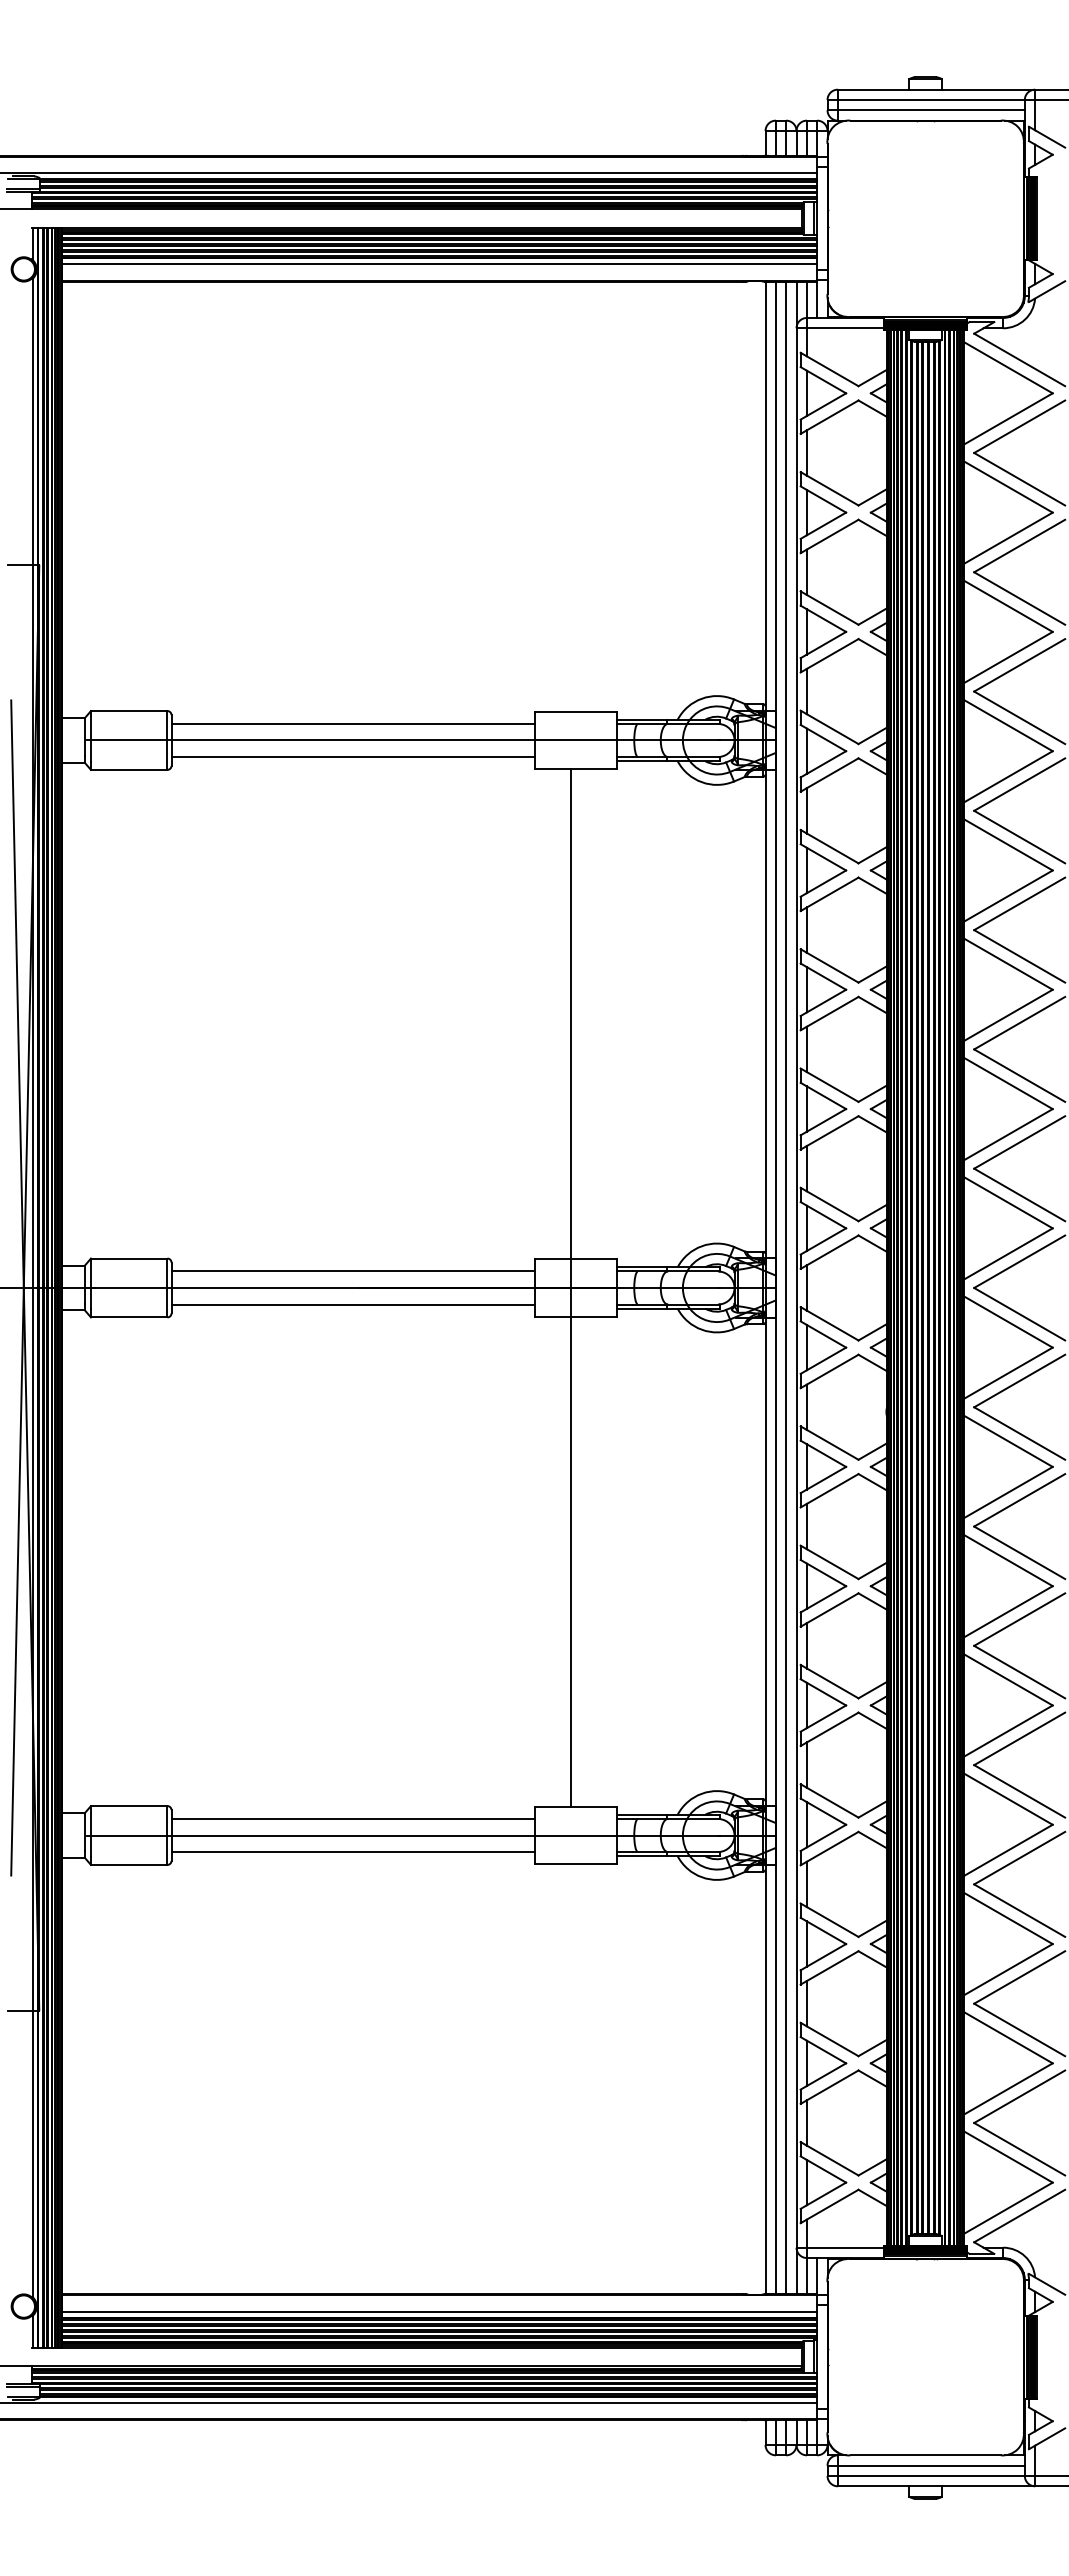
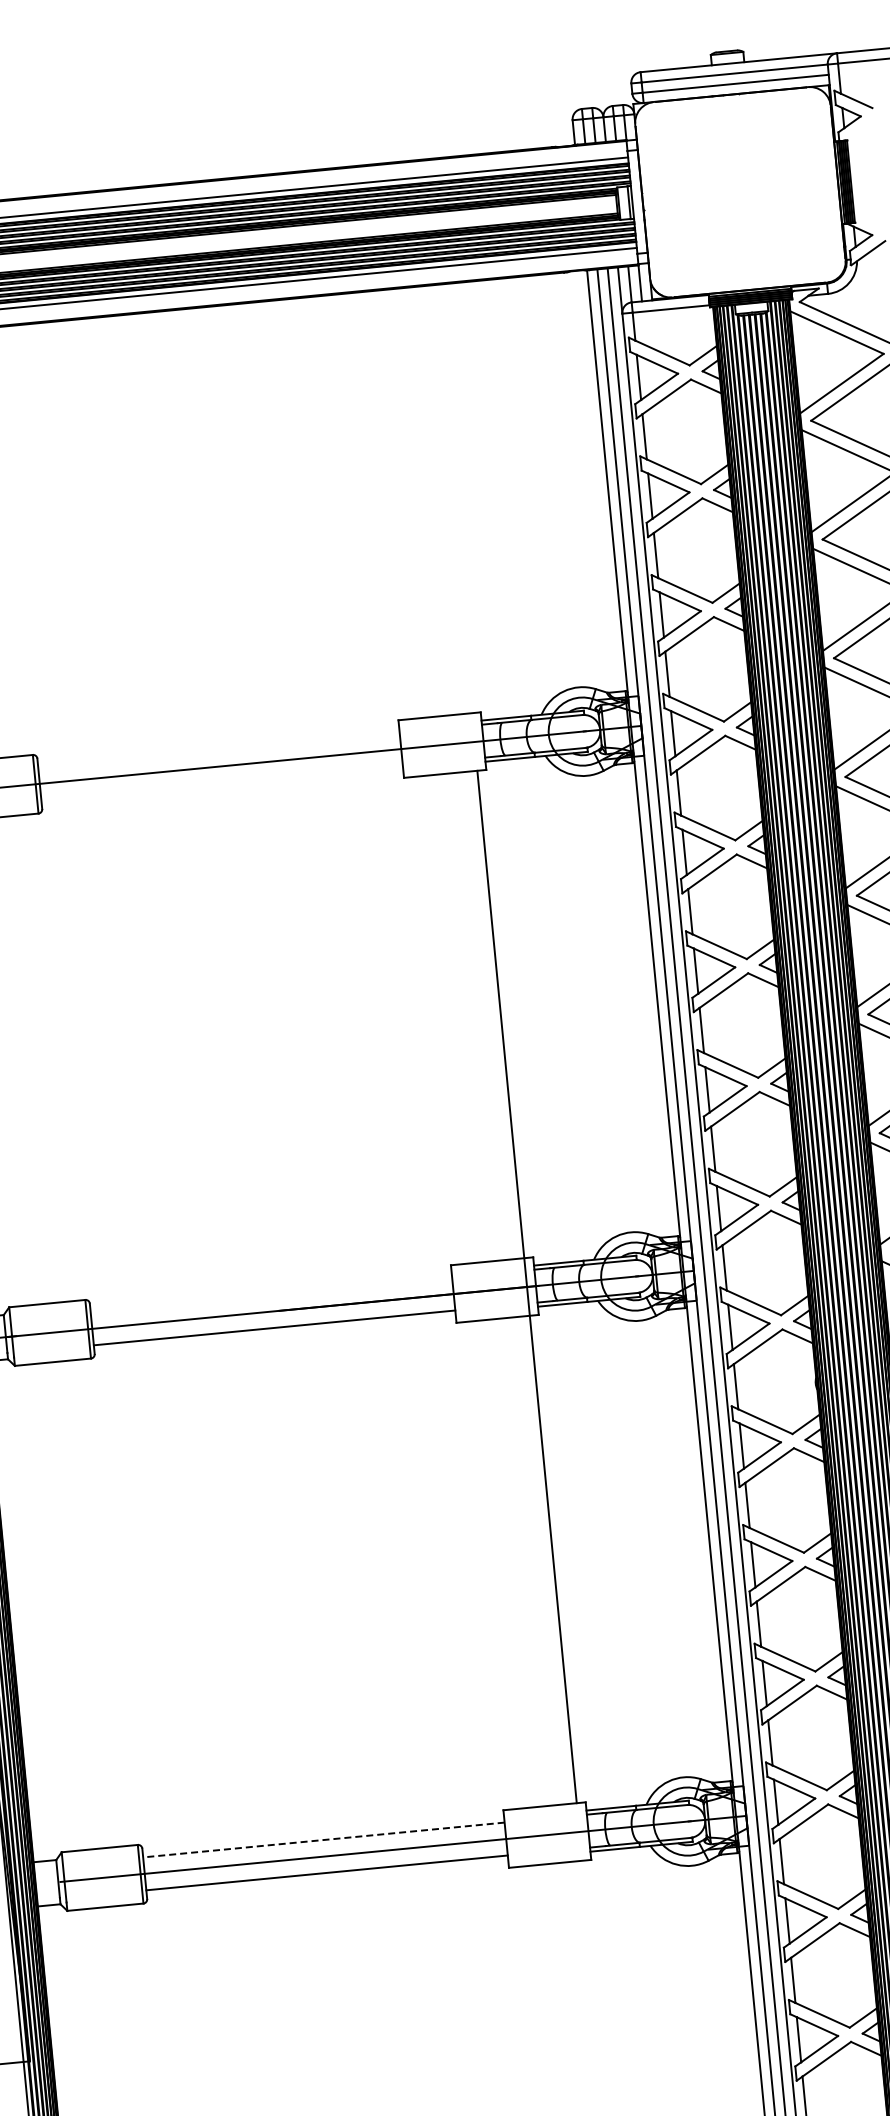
line: (352, 723) -> (218, 749), removed
line: (352, 757) -> (221, 783), removed
line: (352, 1271) -> (270, 1295), removed
line: (571, 1287) -> (527, 1286), moved
line: (353, 1818) -> (324, 1839), solid -> dashed

